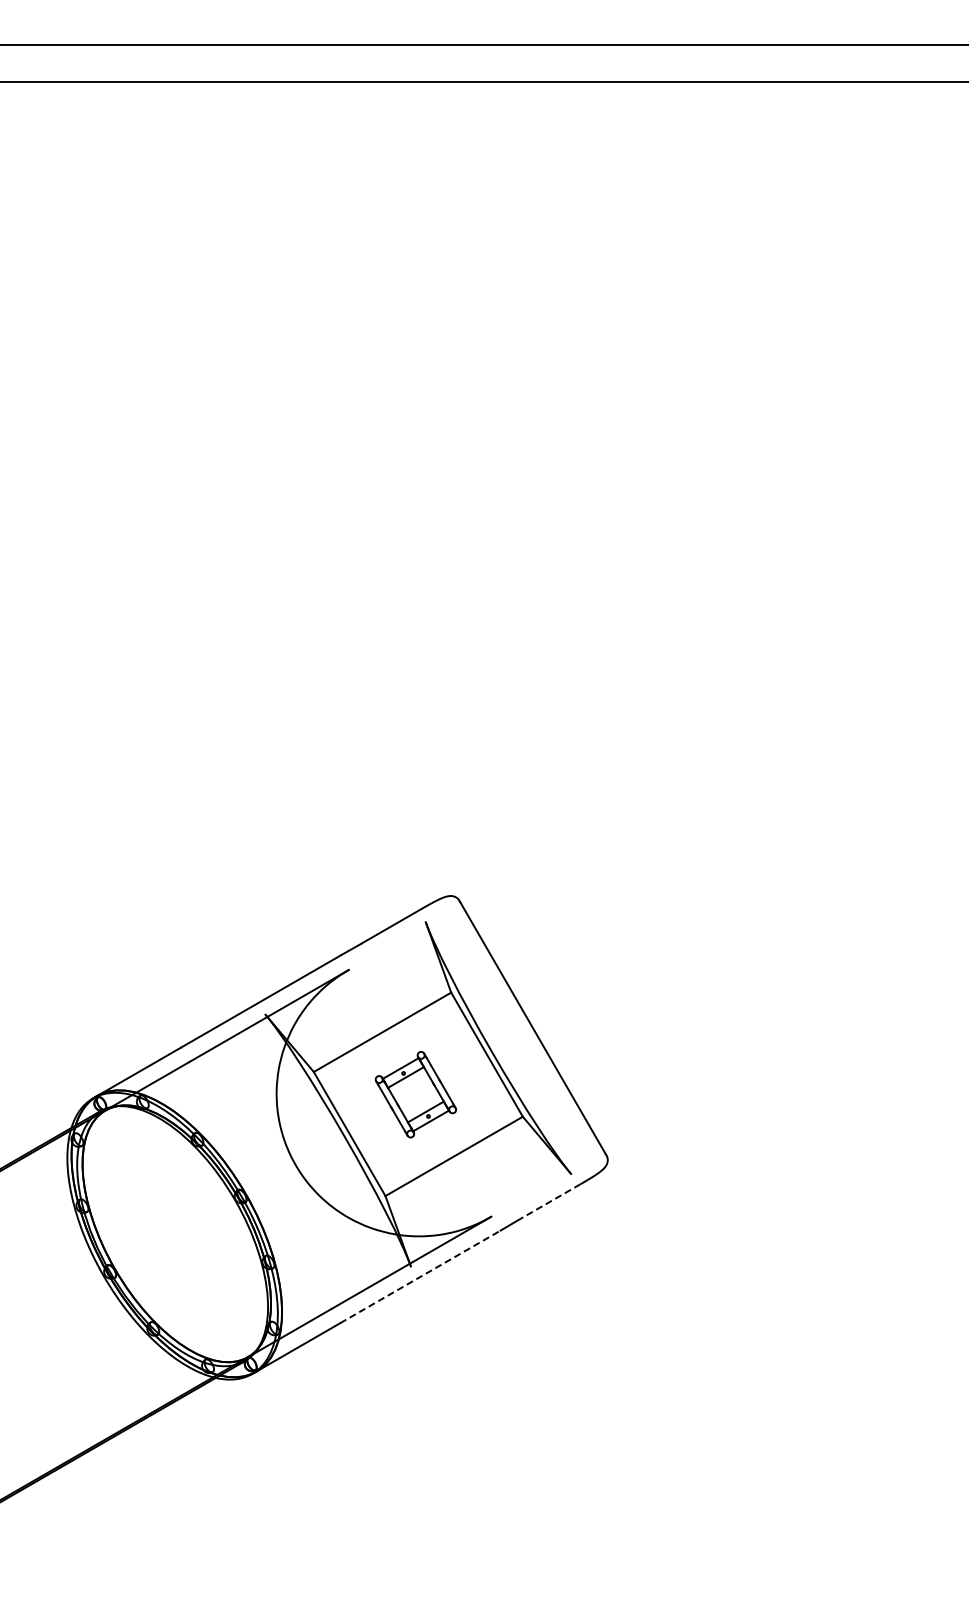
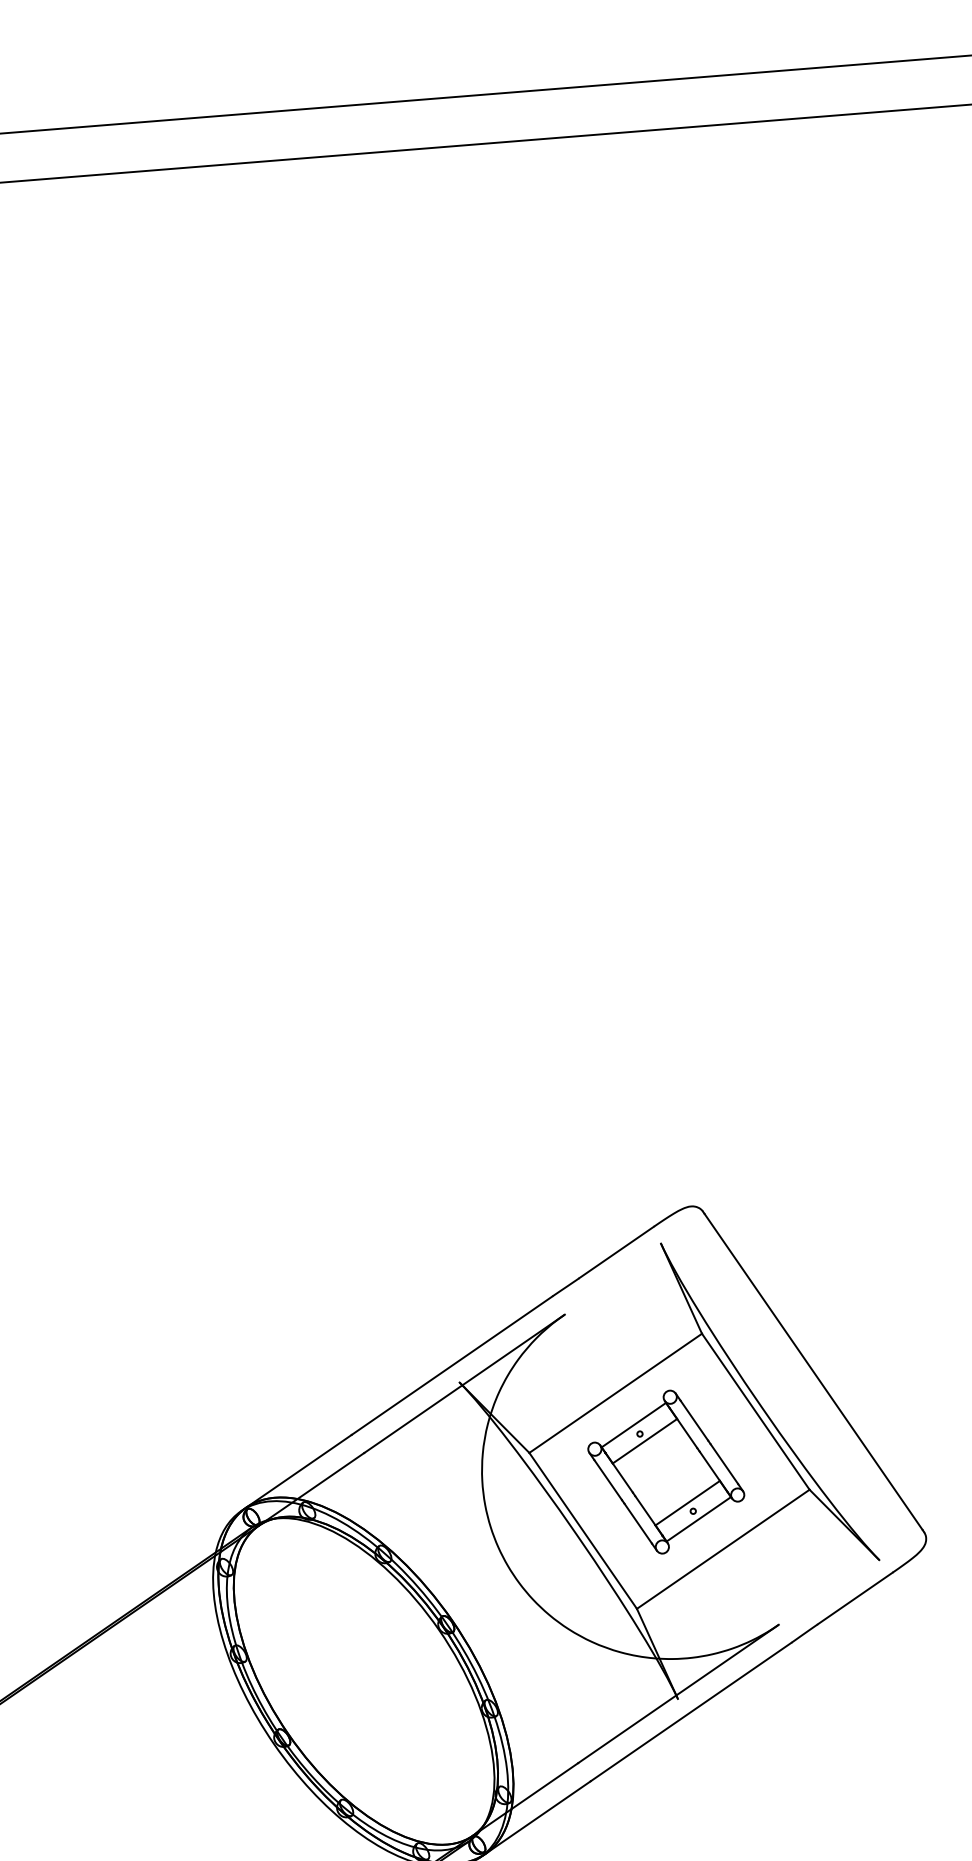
part: (415, 1094) -> (665, 1471), size x1.43
line: (550, 1201) -> (855, 1598), dashed -> solid
line: (420, 1276) -> (691, 1711), dashed -> solid

